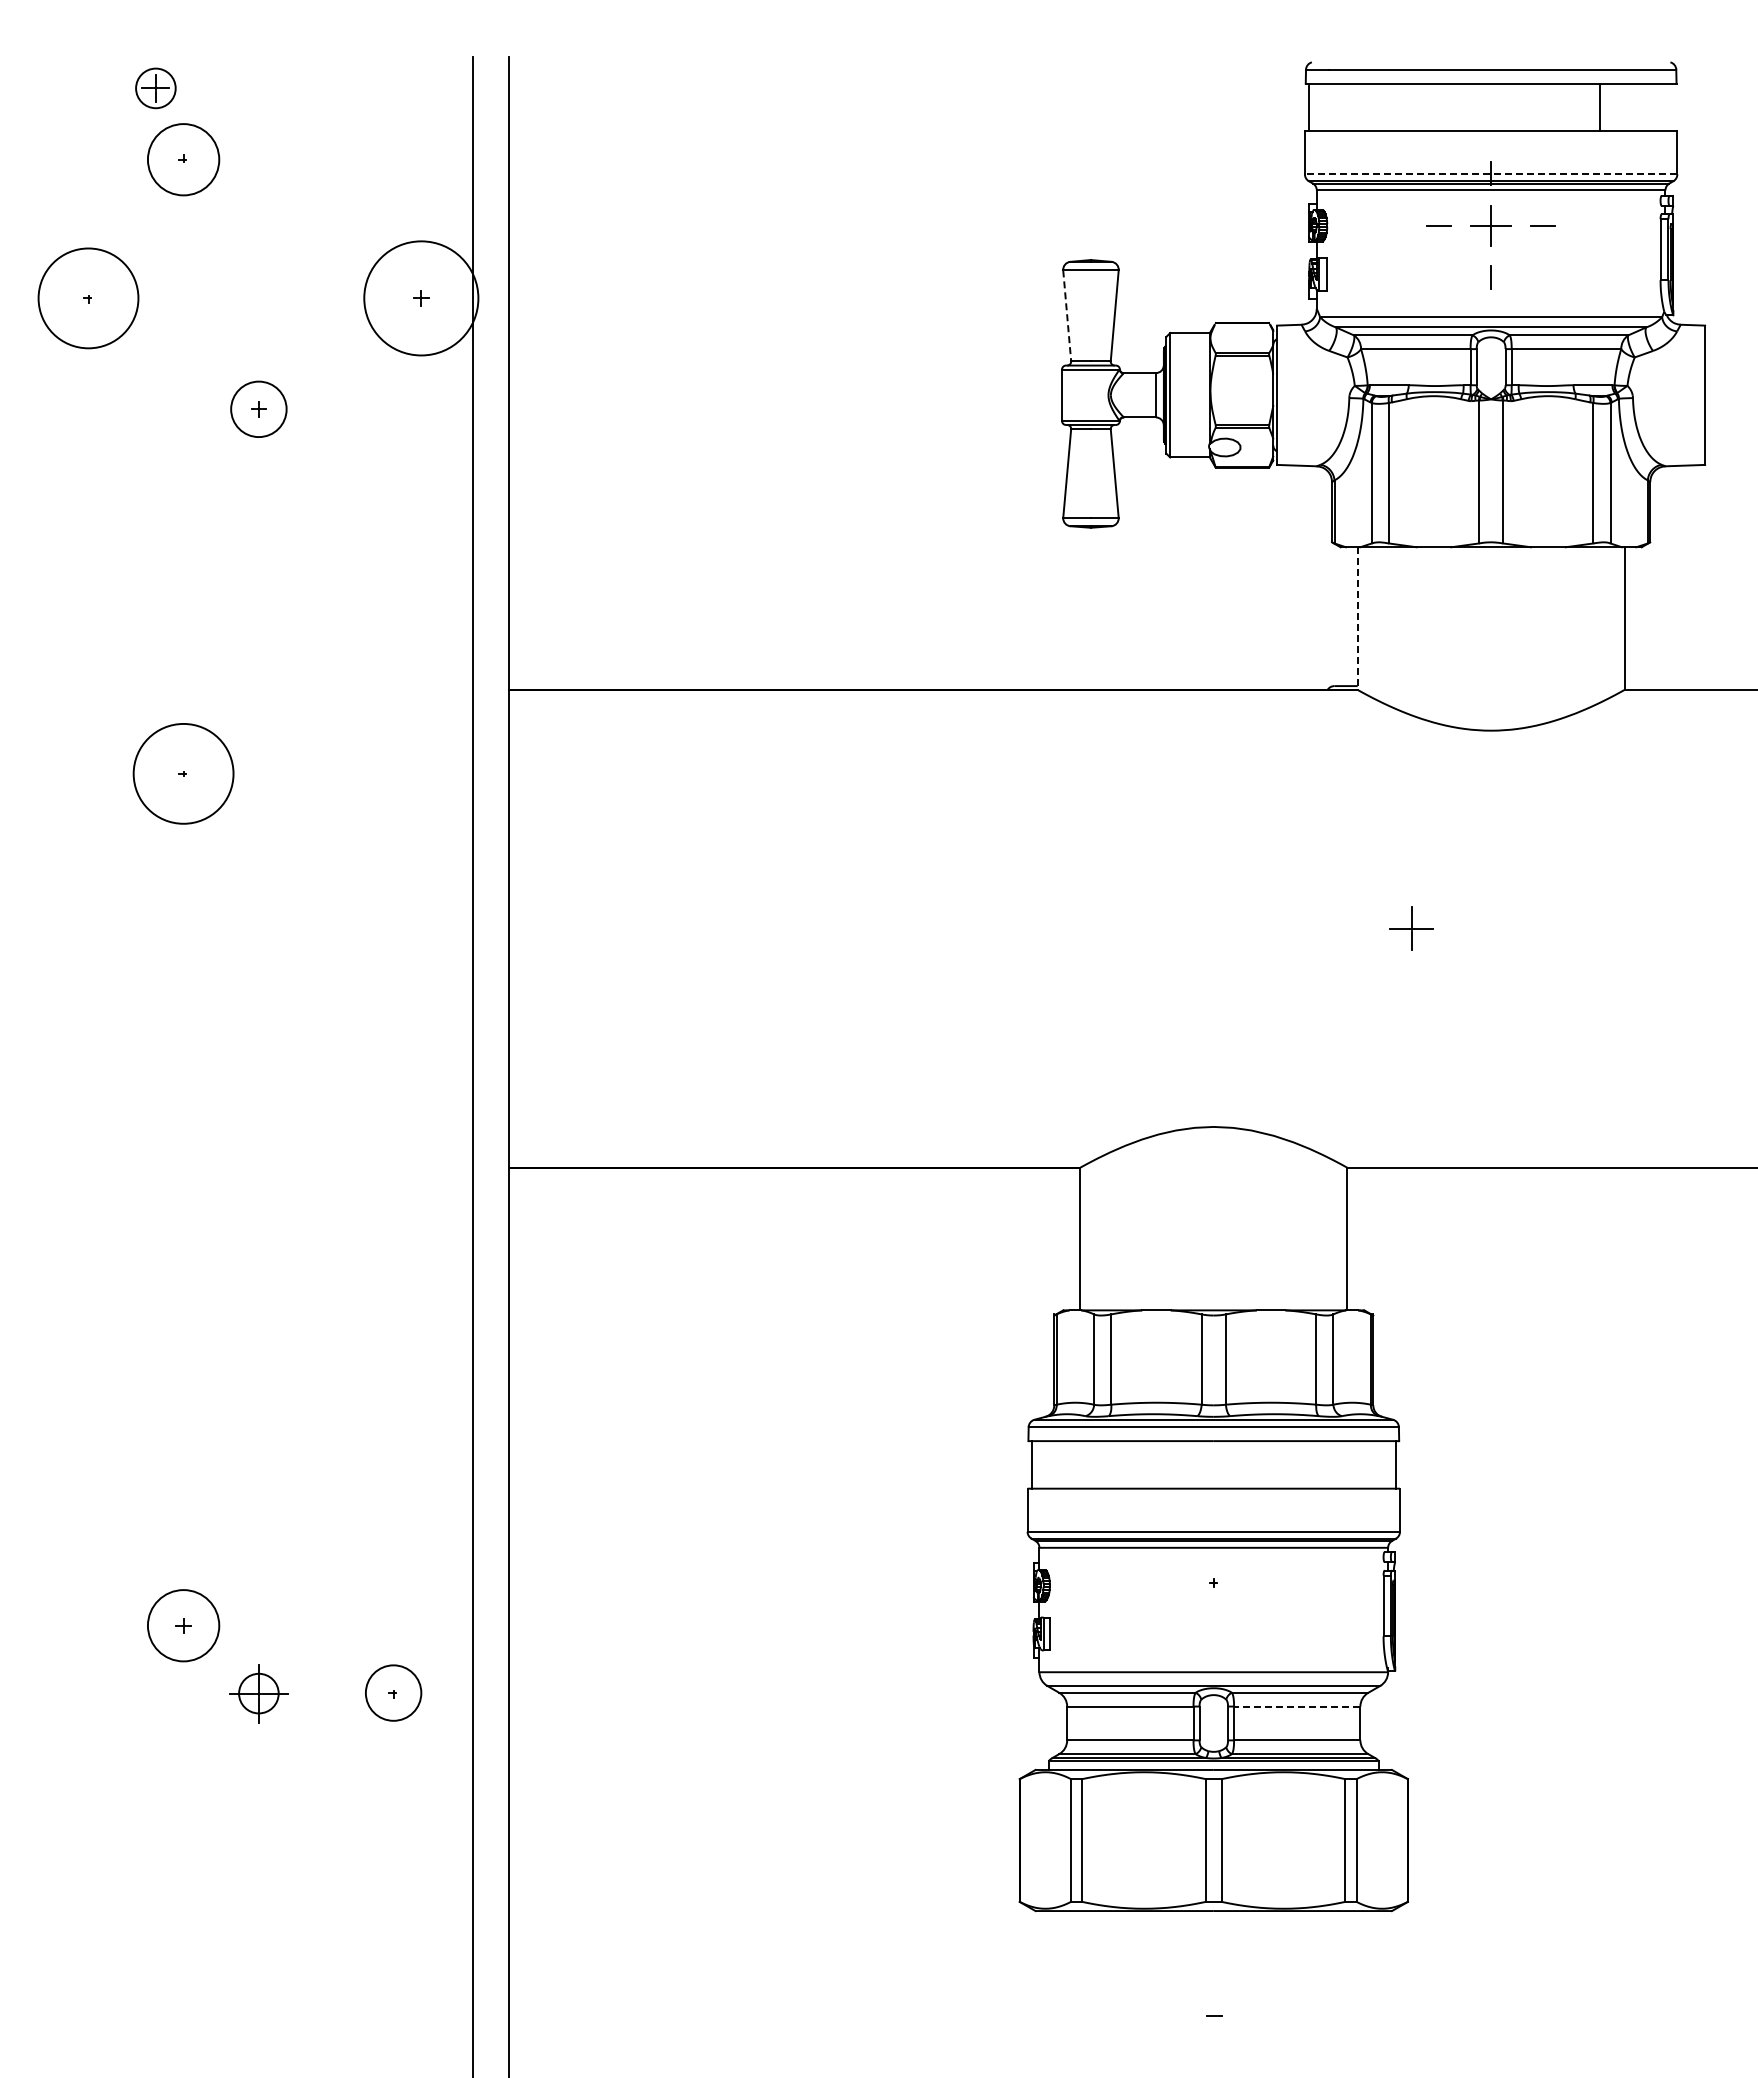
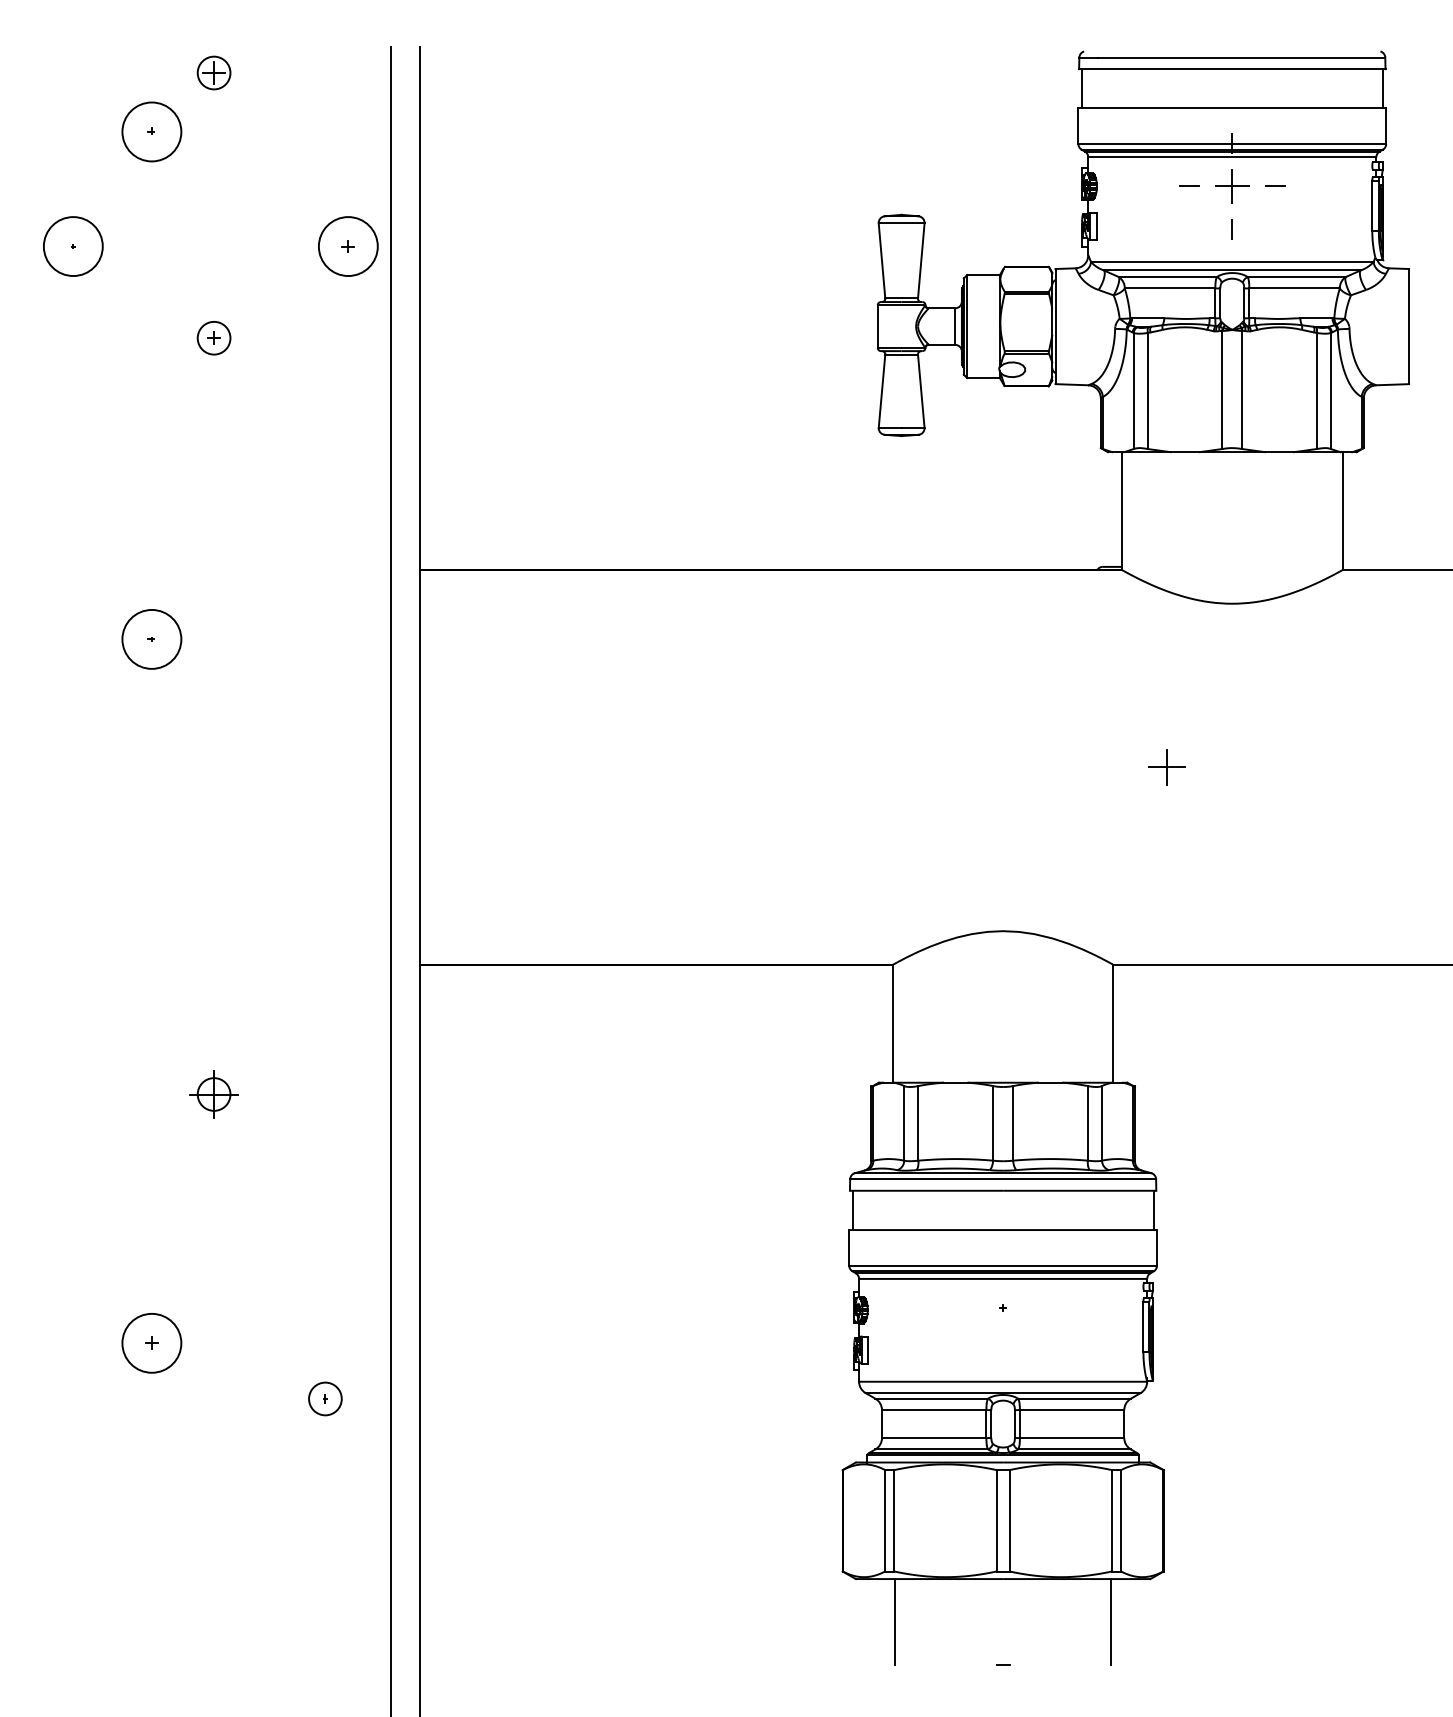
part: (155, 88) -> (213, 73), moved
line: (1600, 107) -> (1382, 88), moved
line: (1490, 174) -> (1231, 144), dashed -> solid
circle: (88, 298) -> (73, 246), size x0.71
circle: (421, 298) -> (348, 246), size x0.62
line: (1067, 315) -> (882, 260), dashed -> solid
circle: (258, 409) -> (213, 338), size x0.71
line: (1357, 619) -> (1121, 511), dashed -> solid
circle: (183, 773) -> (151, 639), size x0.71
circle: (393, 1692) -> (325, 1398), size x0.71
part: (258, 1693) -> (213, 1094), moved
line: (1296, 1706) -> (1071, 1410), dashed -> solid
line: (1083, 1963) -> (895, 1622), added
line: (1344, 1963) -> (1111, 1622), added

